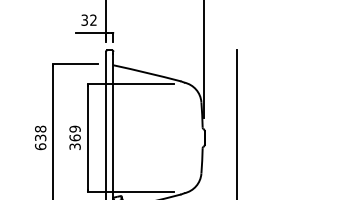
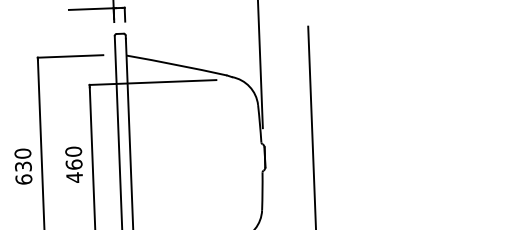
text: (40, 128) -> (22, 152), 638 -> 630
text: (74, 138) -> (73, 165), 369 -> 460

